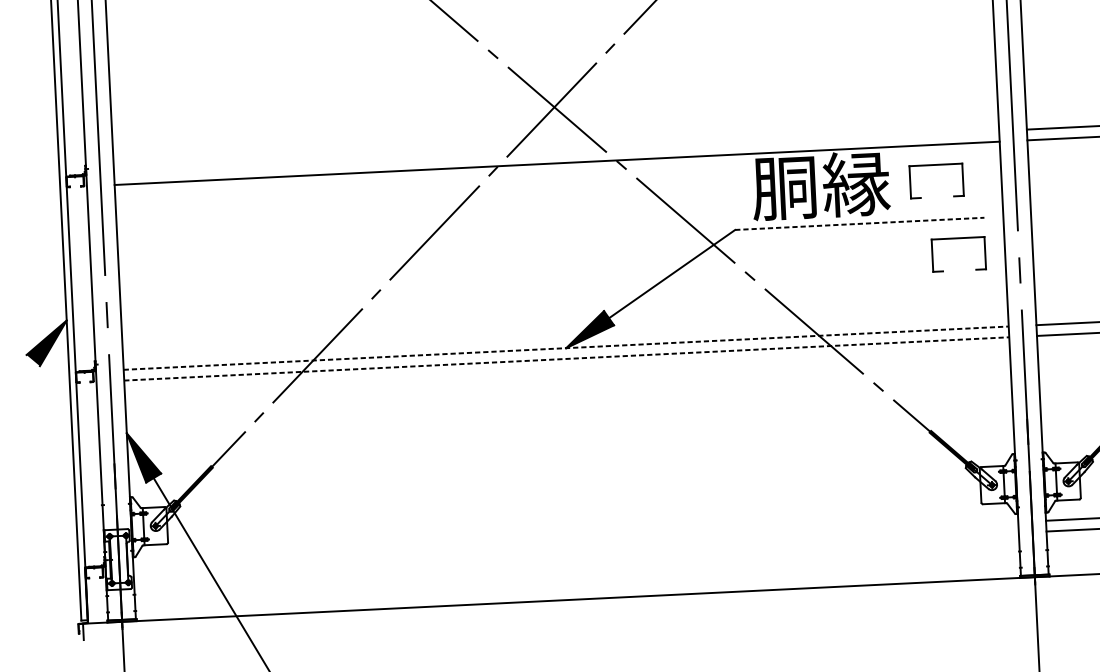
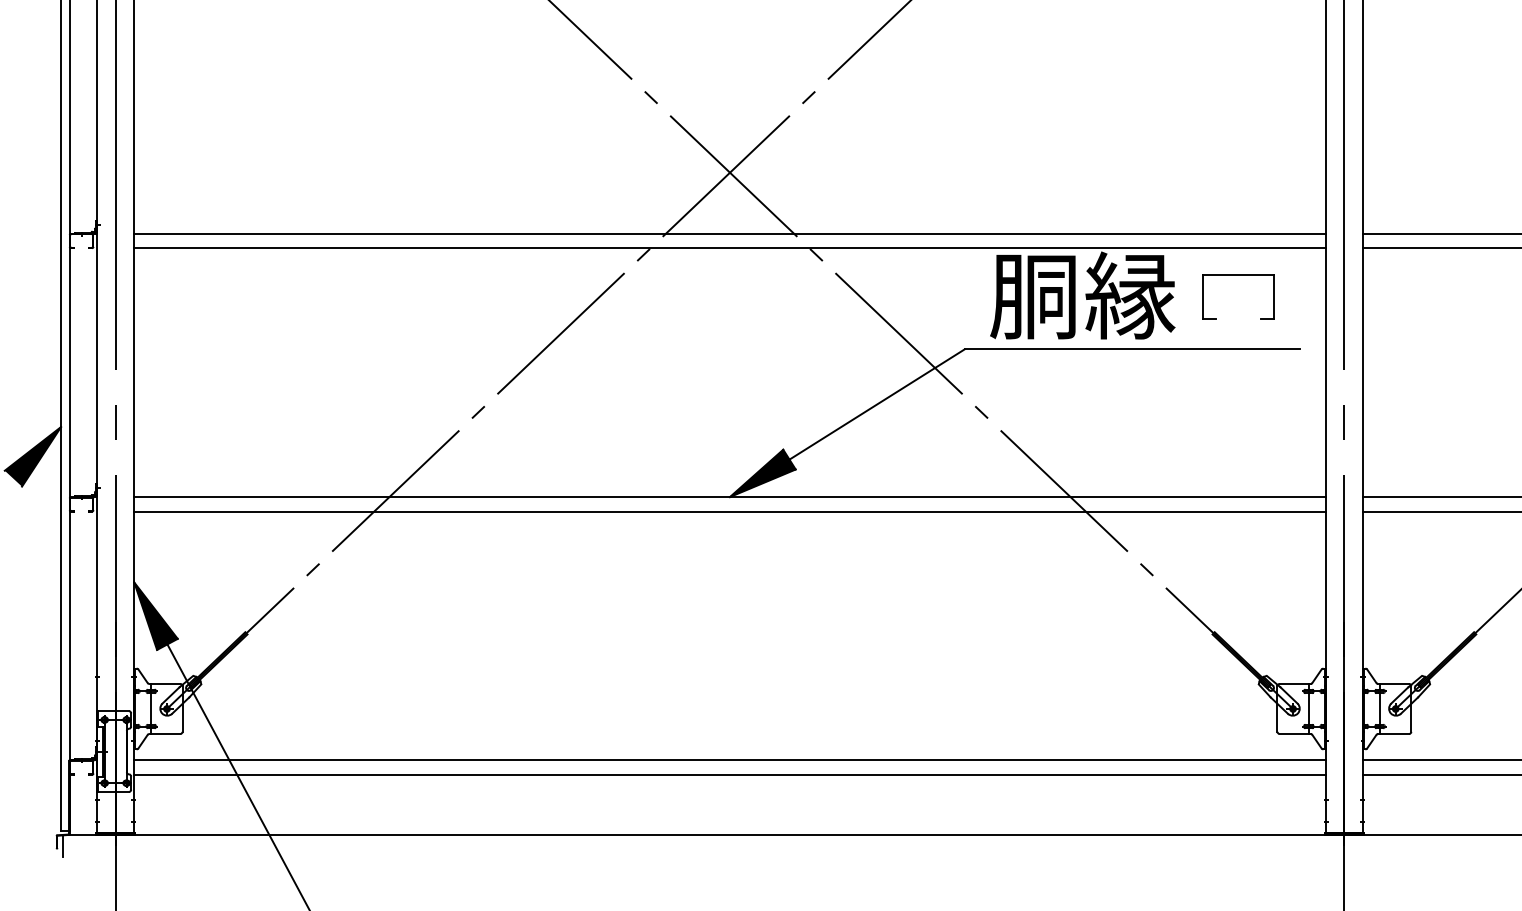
line: (556, 152) -> (729, 233), added
line: (859, 223) -> (1132, 349), dashed -> solid
part: (958, 238) -> (1263, 375), removed
line: (566, 348) -> (730, 497), dashed -> solid
line: (567, 358) -> (730, 511), dashed -> solid
line: (575, 543) -> (729, 760), added
line: (575, 554) -> (729, 774), added

